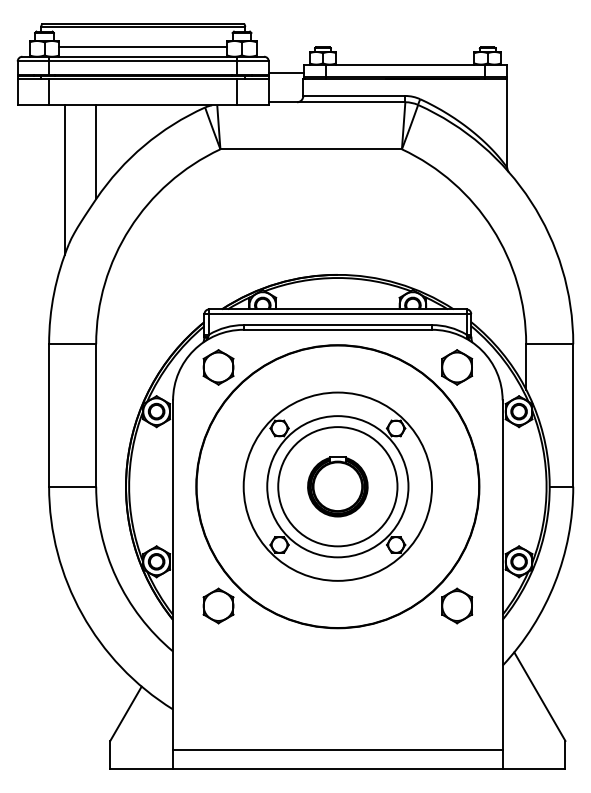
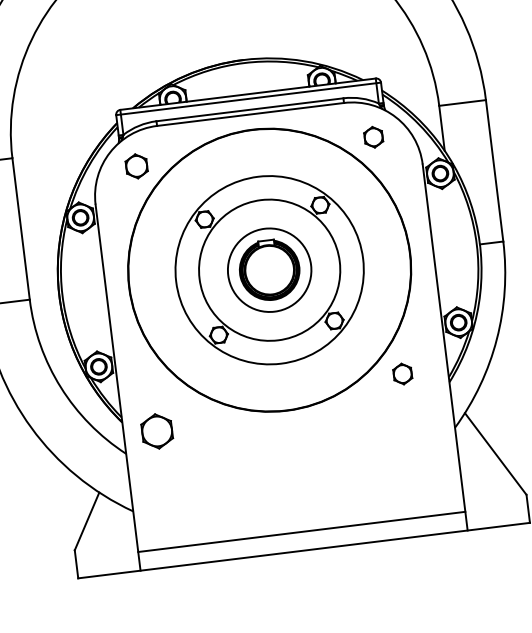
part: (218, 367) -> (136, 166), size x0.7
part: (457, 367) -> (373, 137), size x0.6
circle: (337, 486) -> (269, 270), size x0.7
part: (218, 605) -> (157, 430), moved
part: (457, 605) -> (402, 373), size x0.6

